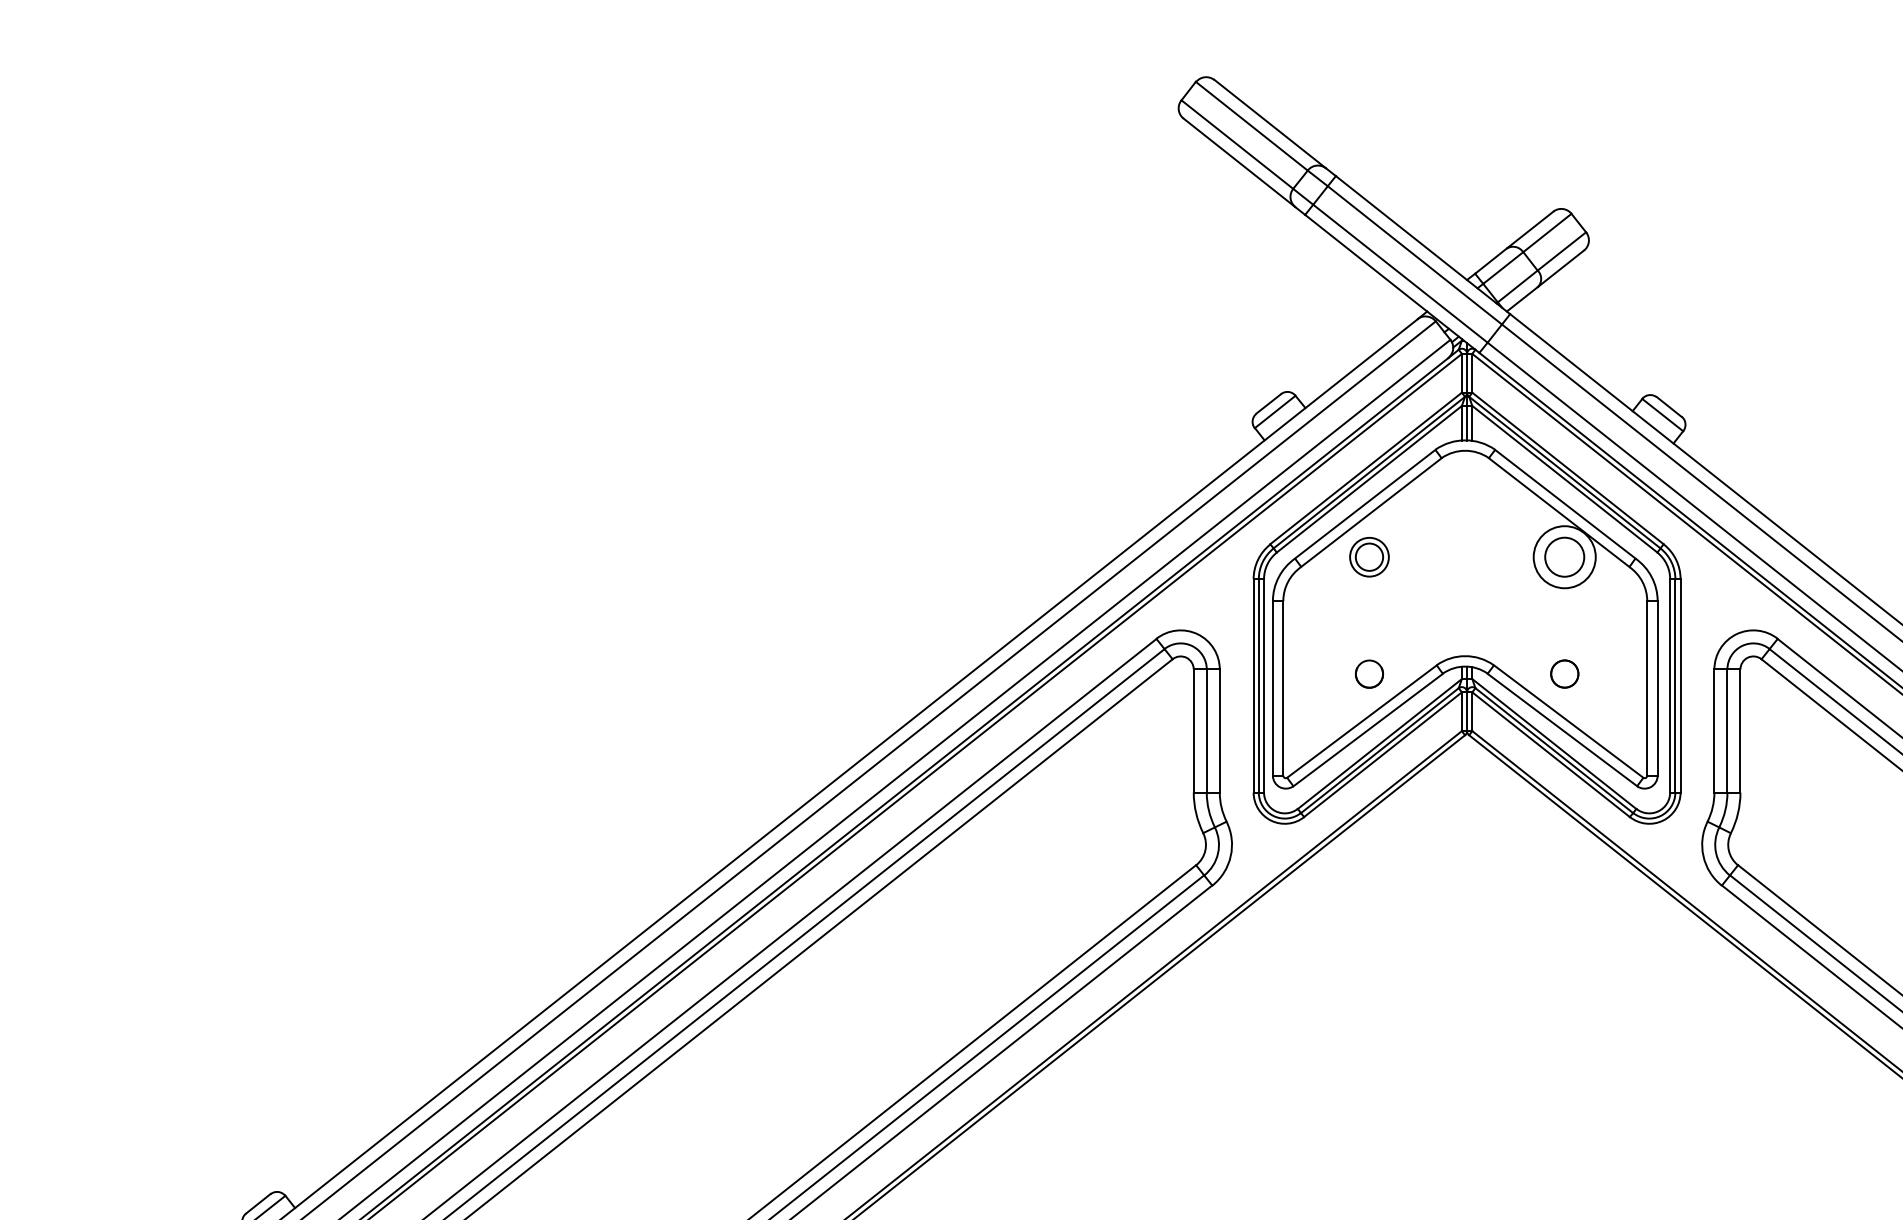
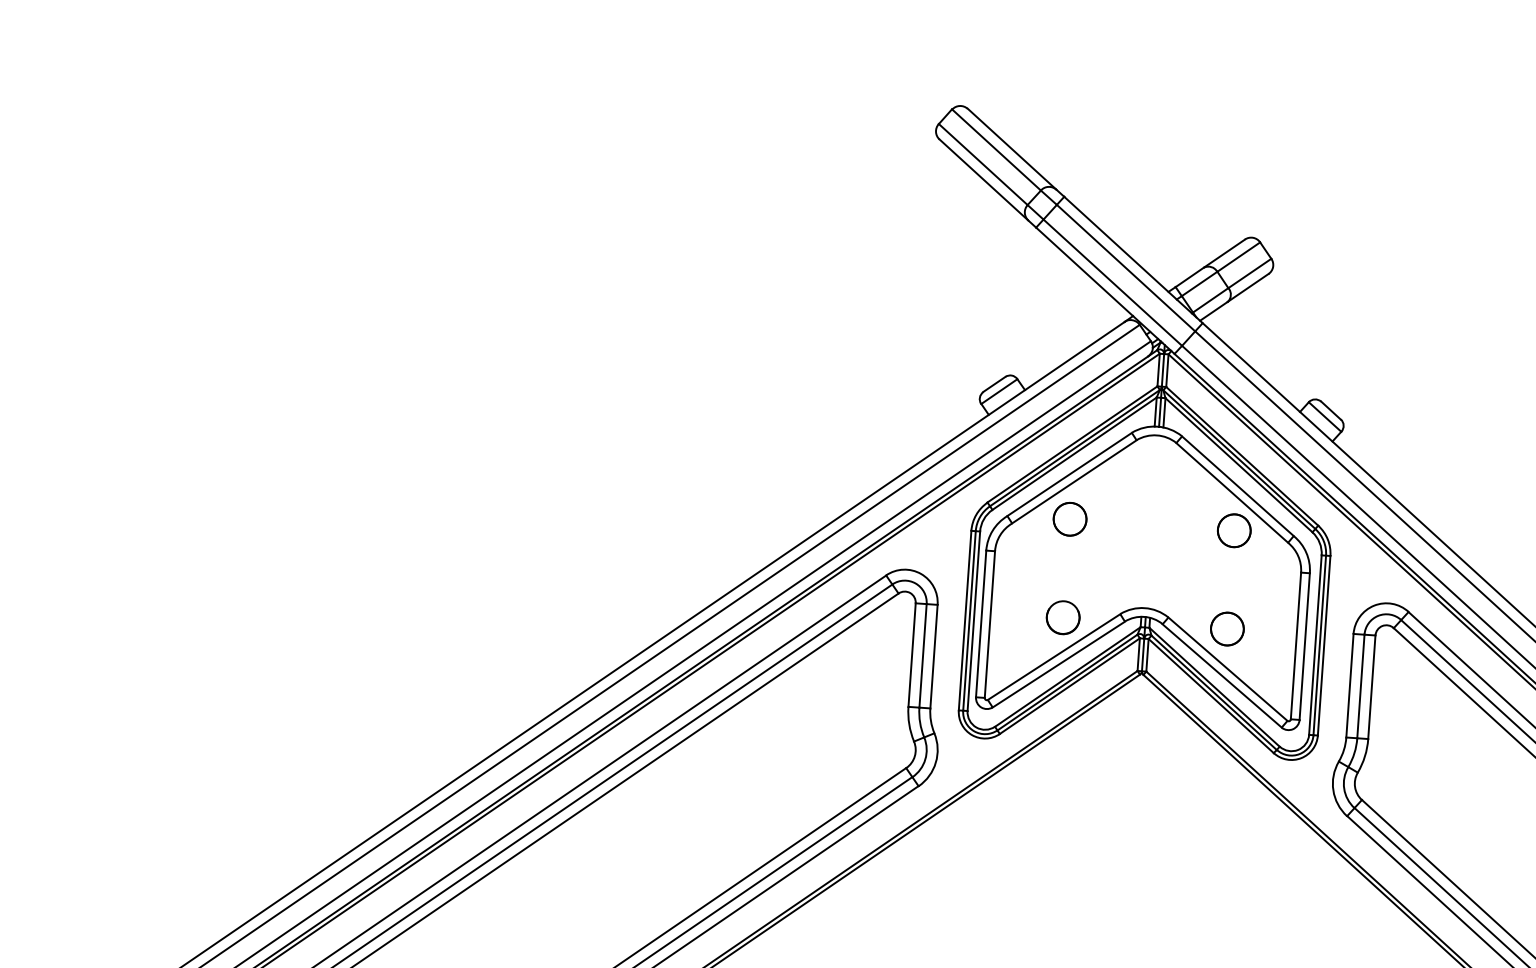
circle: (1369, 556) -> (1070, 518), size x1.43
circle: (1564, 556) -> (1234, 530), size x0.62
part: (1369, 673) -> (1063, 617), size x1.43
circle: (1564, 673) -> (1227, 628), size x1.43

